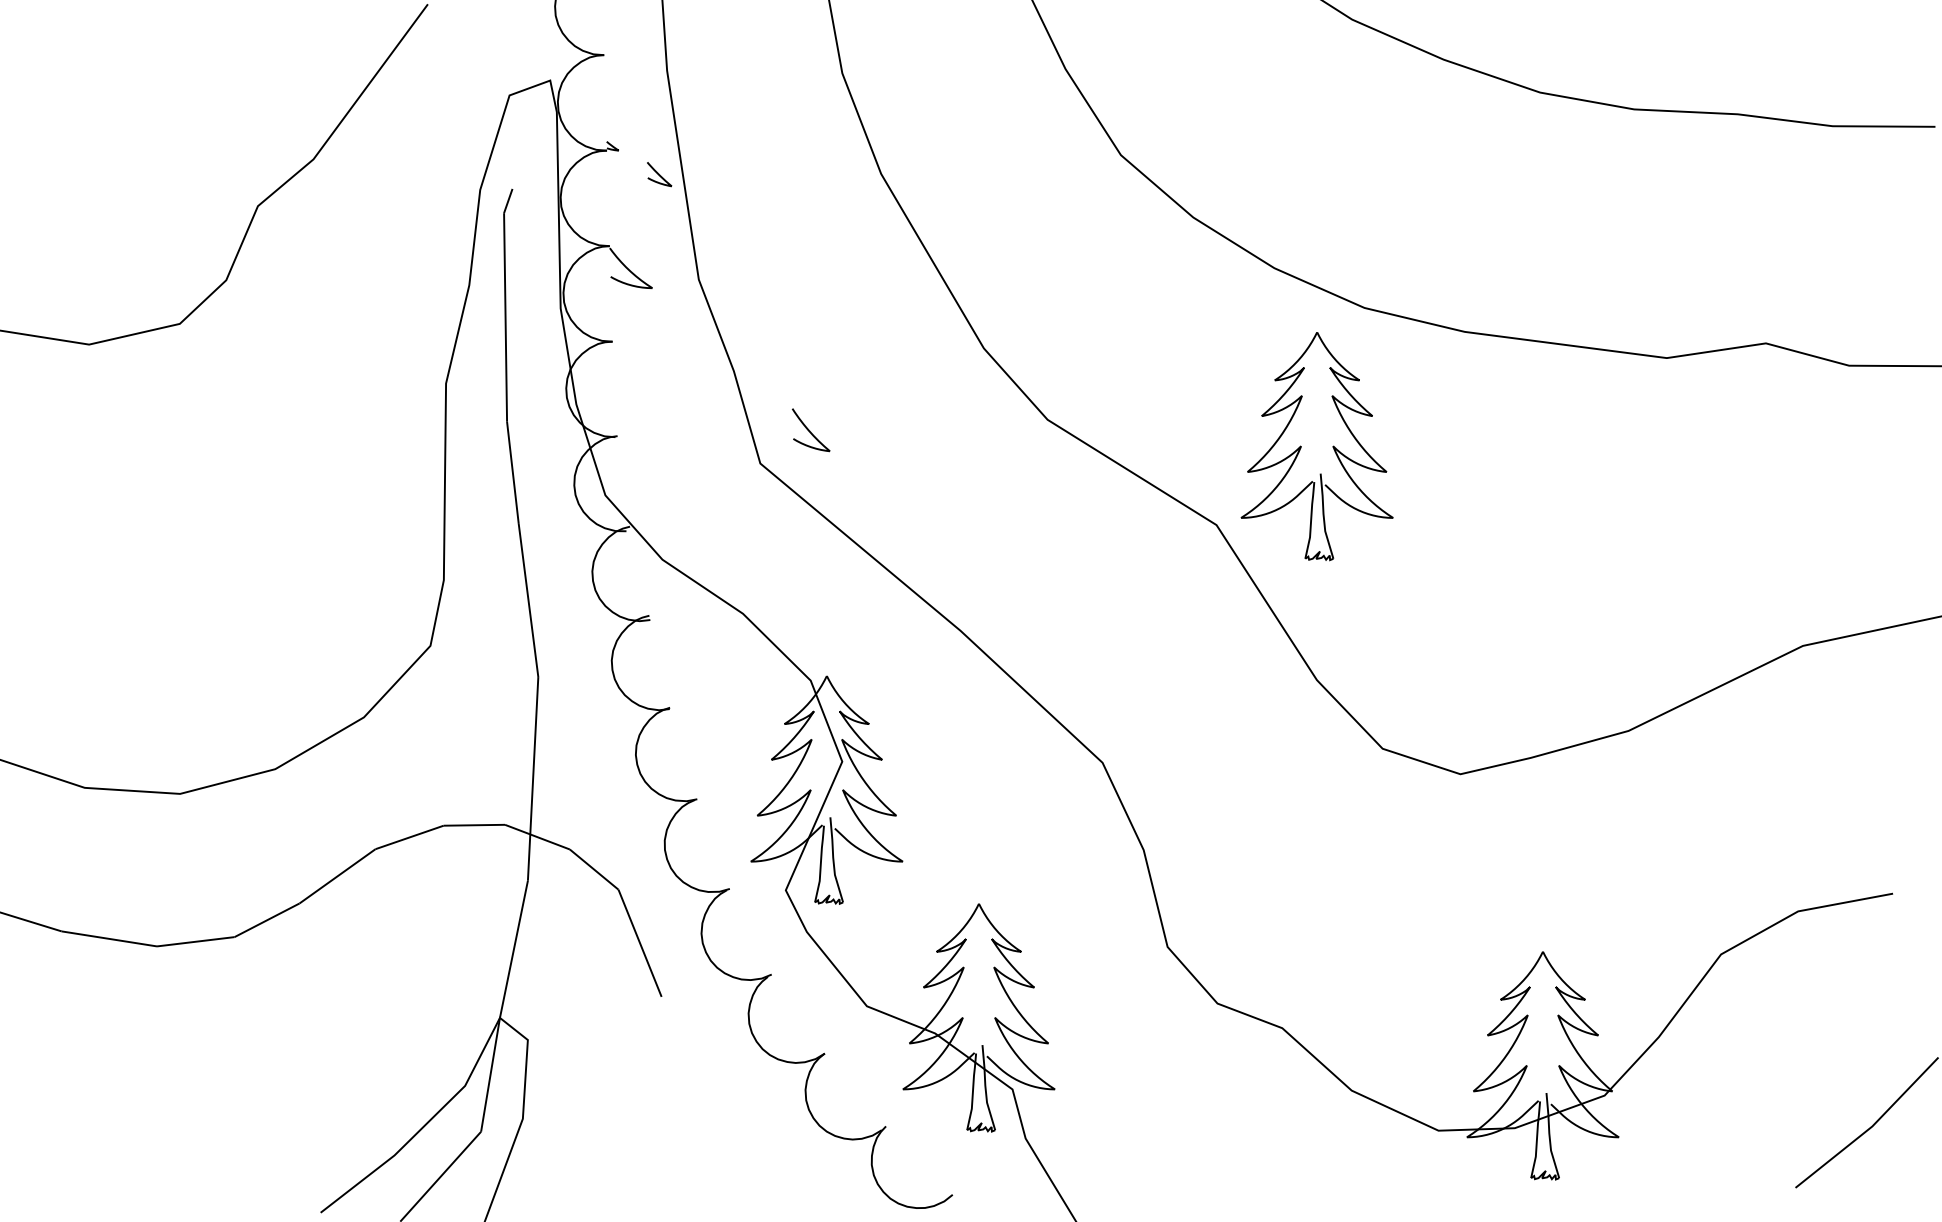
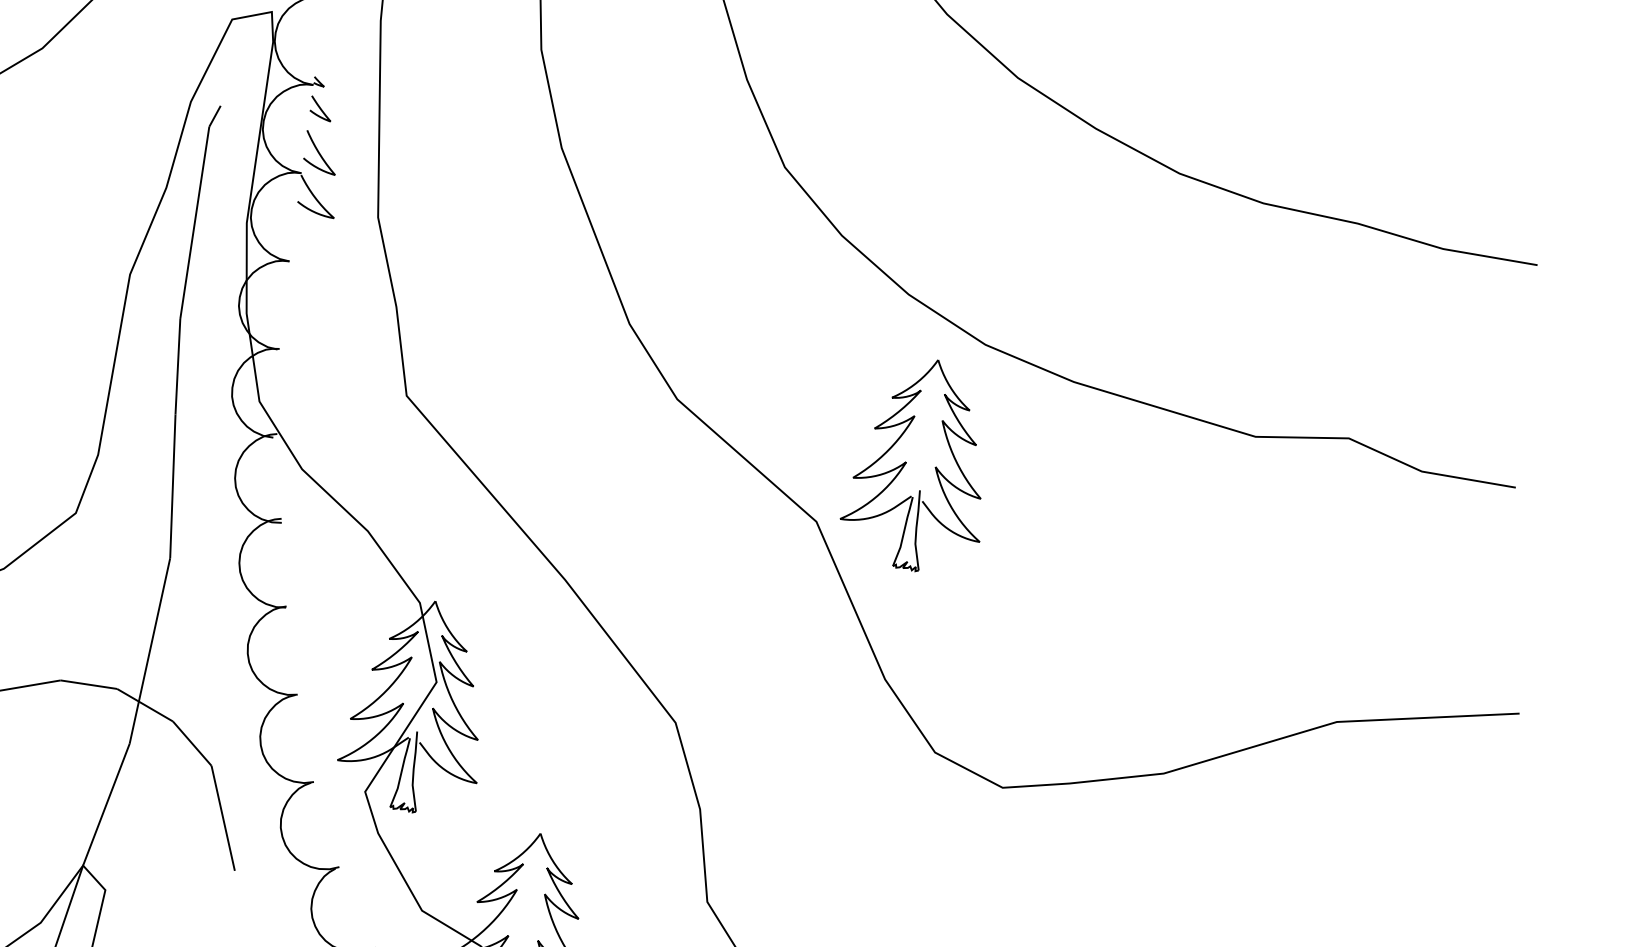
curve: (659, 174) -> (321, 108), moved
curve: (810, 430) -> (320, 153), moved

